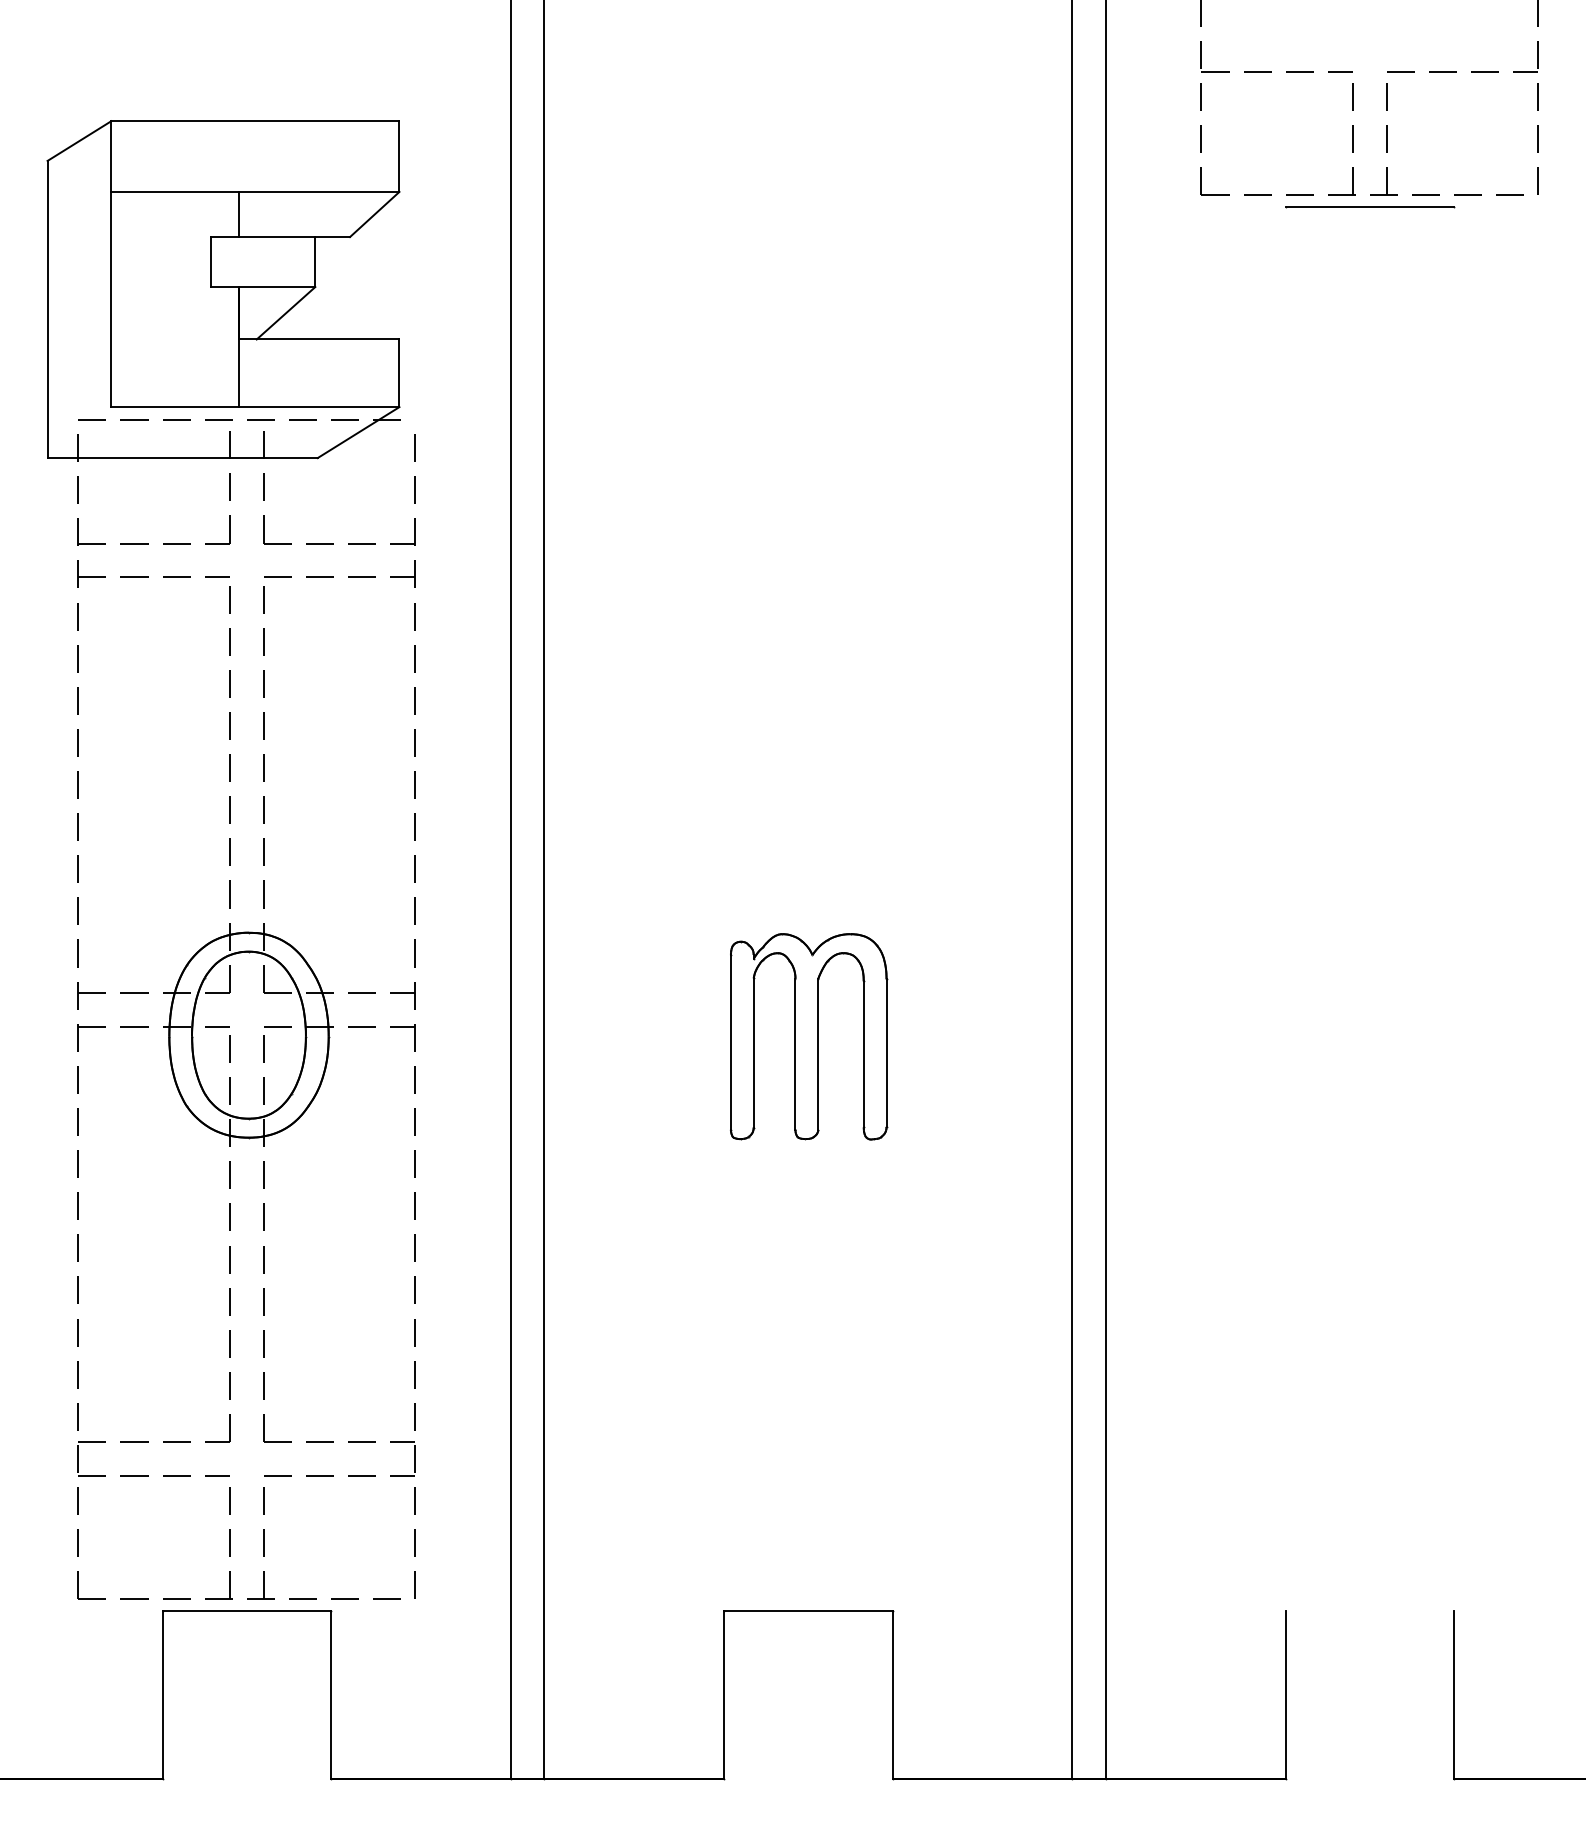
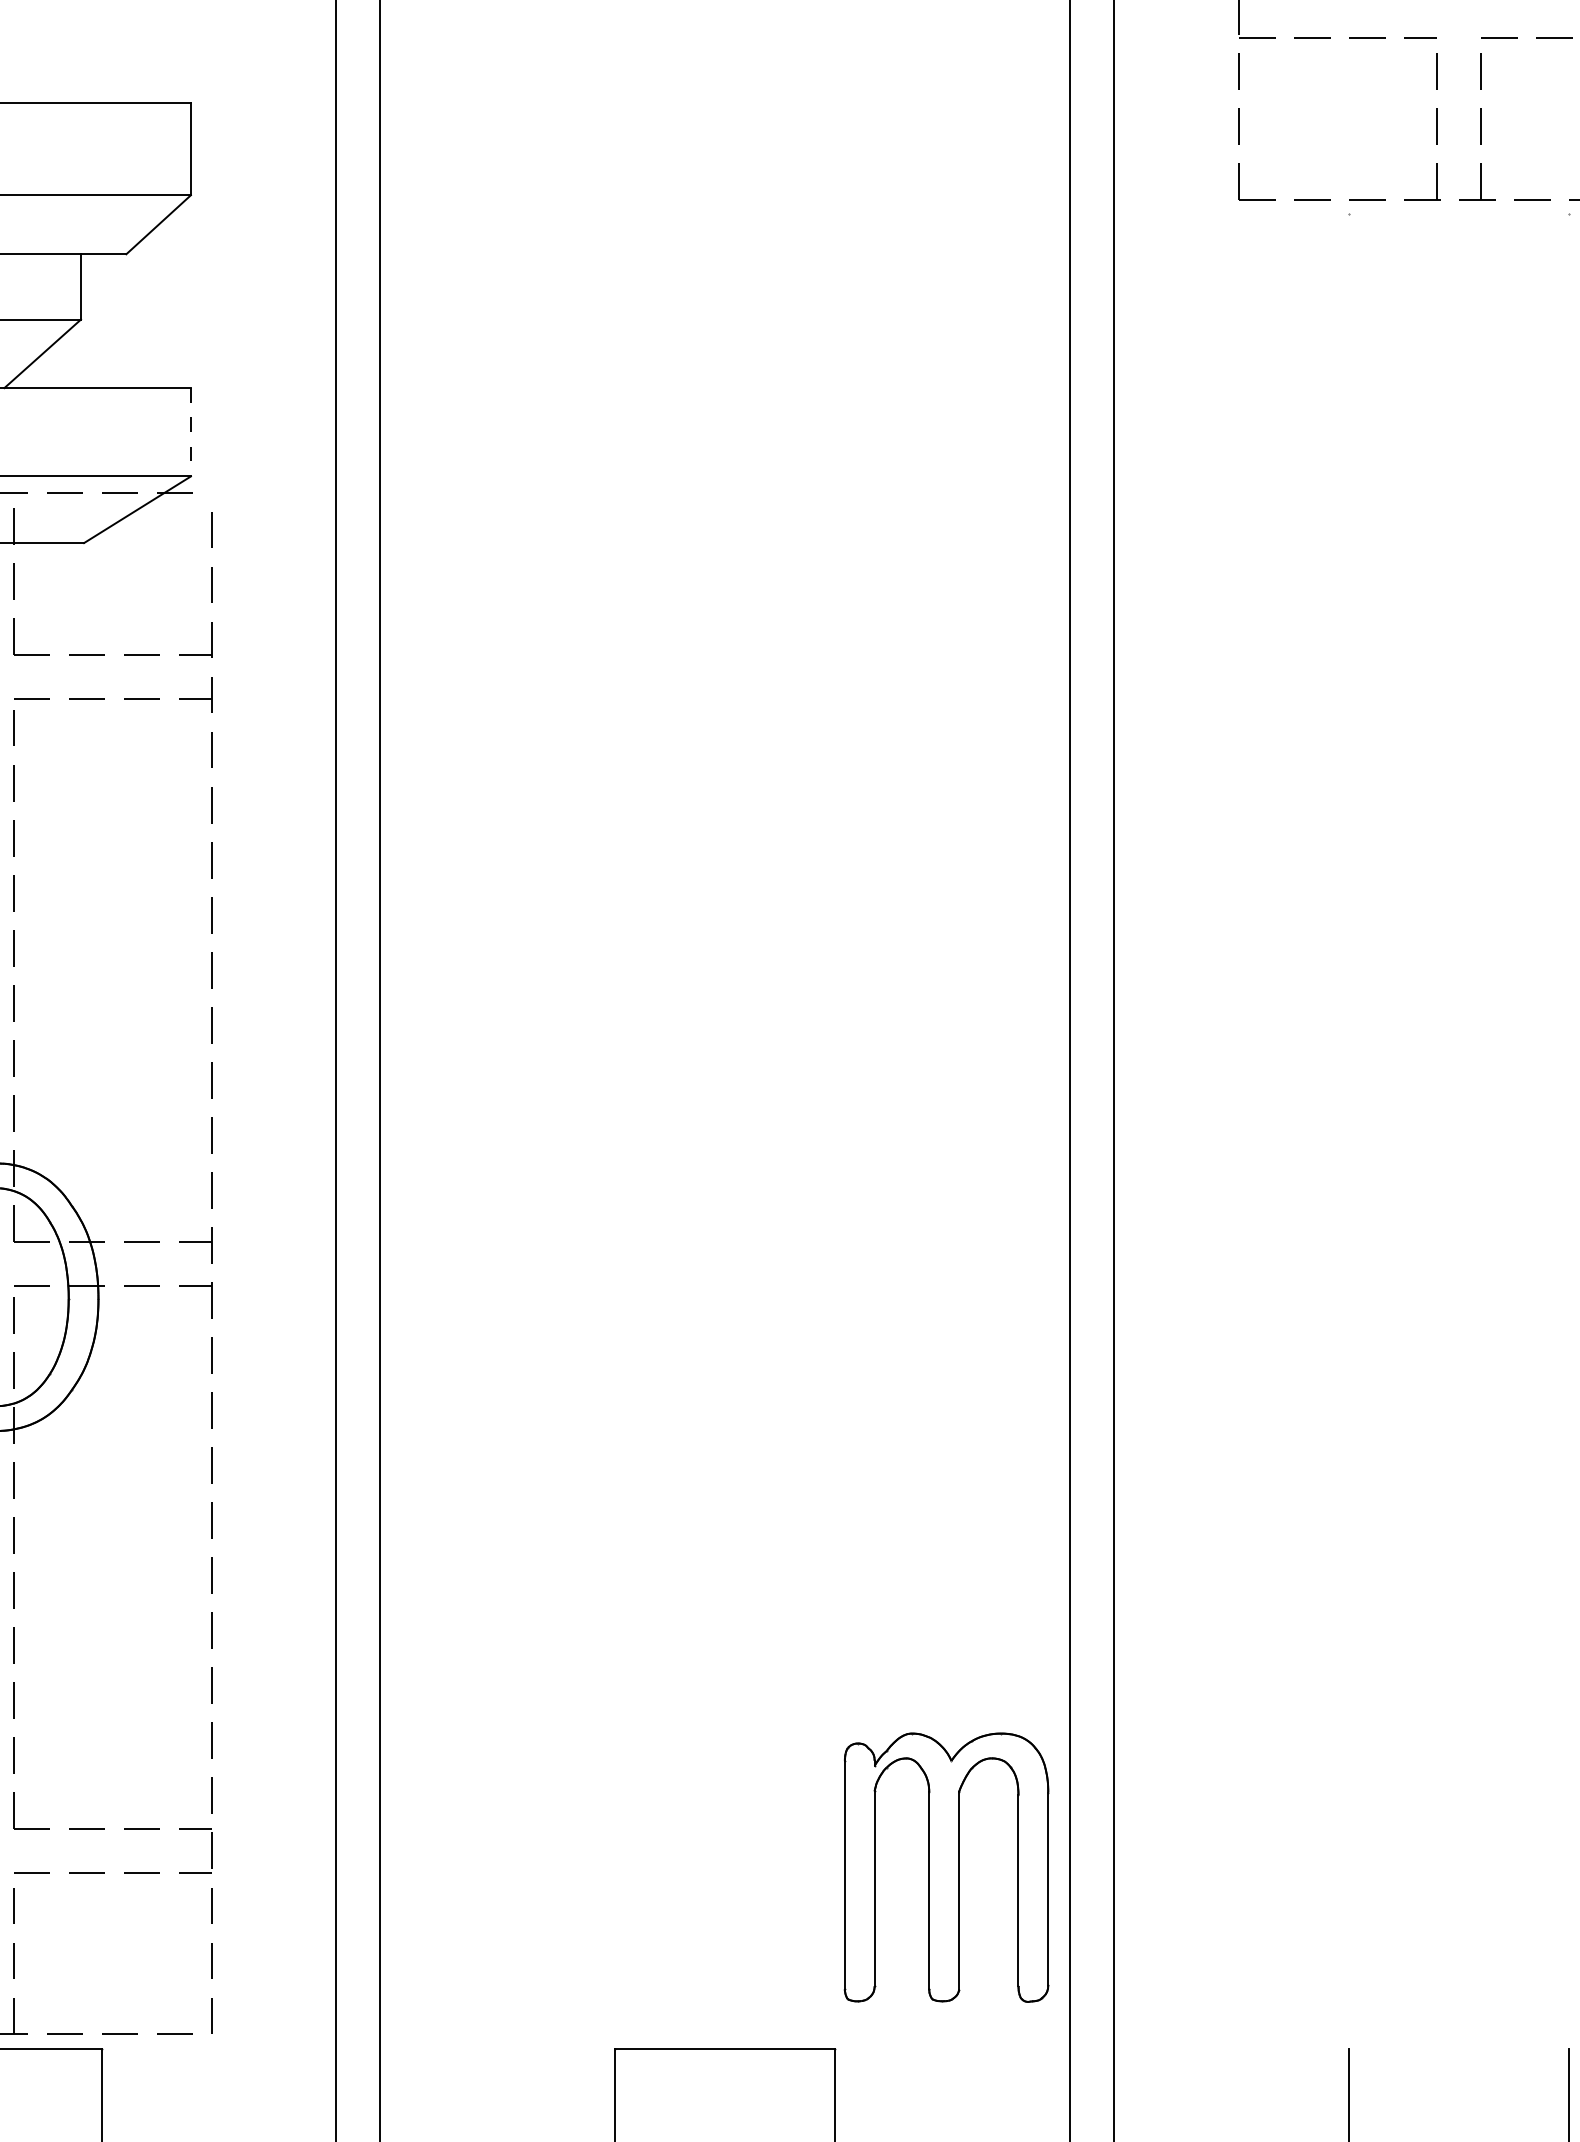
line: (1369, 206) -> (1458, 214), removed
line: (399, 373) -> (190, 432), solid -> dashed
part: (809, 1036) -> (947, 1867), moved

